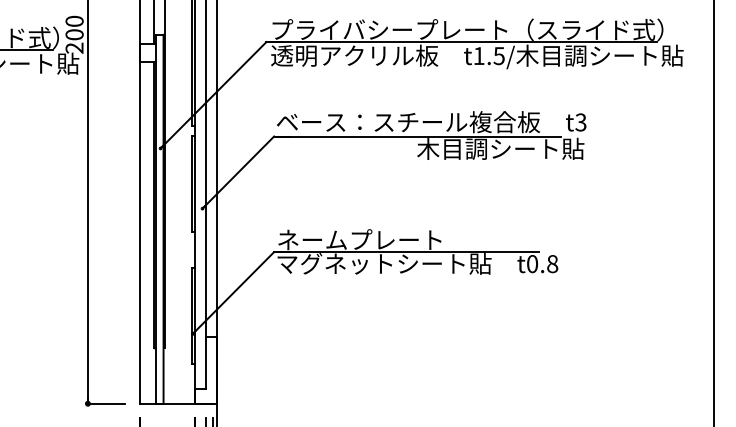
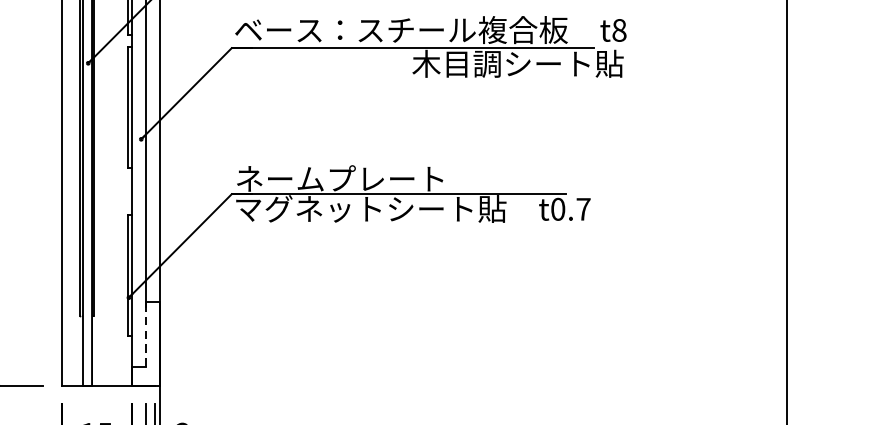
text: (580, 122) -> (618, 30), t3 -> t8
text: (552, 264) -> (583, 209), t0.8 -> t0.7
line: (205, 363) -> (145, 334), solid -> dashed

